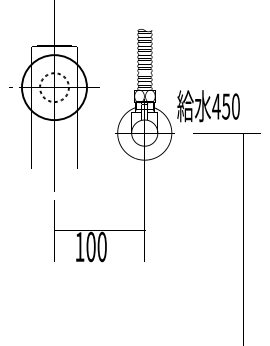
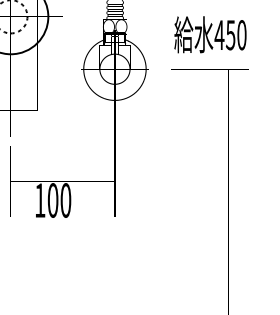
text: (208, 106) -> (210, 35), moved

